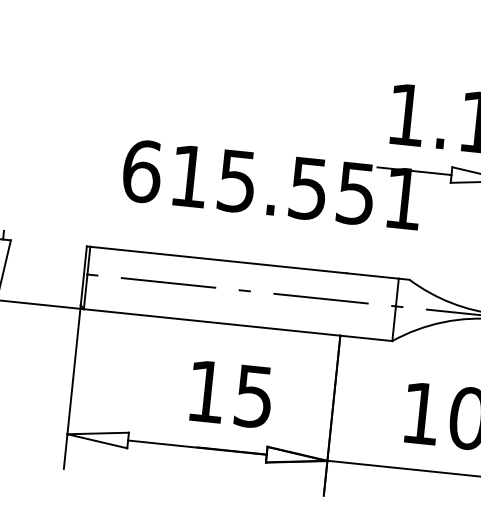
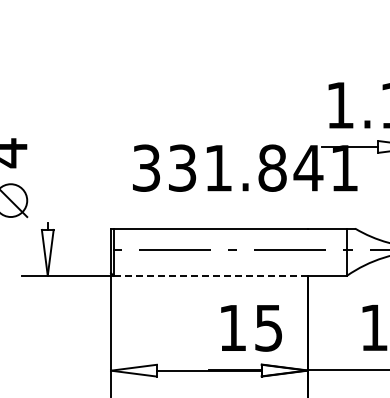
text: (249, 181) -> (227, 167), 615.551 -> 331.841
line: (213, 322) -> (211, 275), solid -> dashed
text: (231, 394) -> (251, 328), moved

